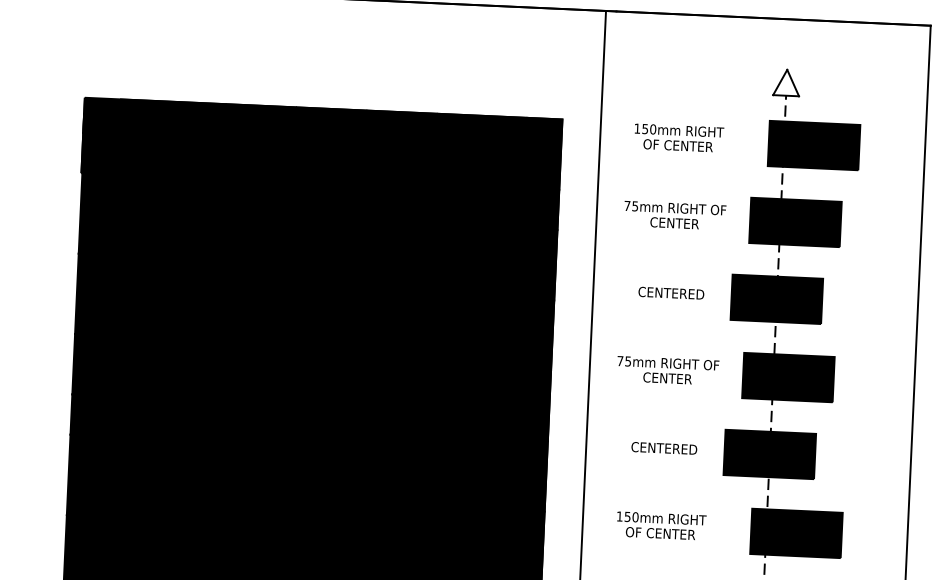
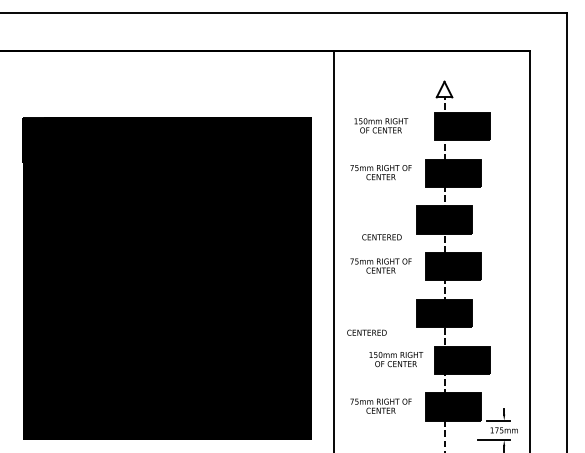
text: (670, 293) -> (381, 237), moved
text: (663, 447) -> (366, 332), moved
text: (661, 525) -> (396, 359), moved

